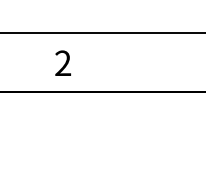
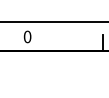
text: (63, 62) -> (27, 36), 2 -> 0

